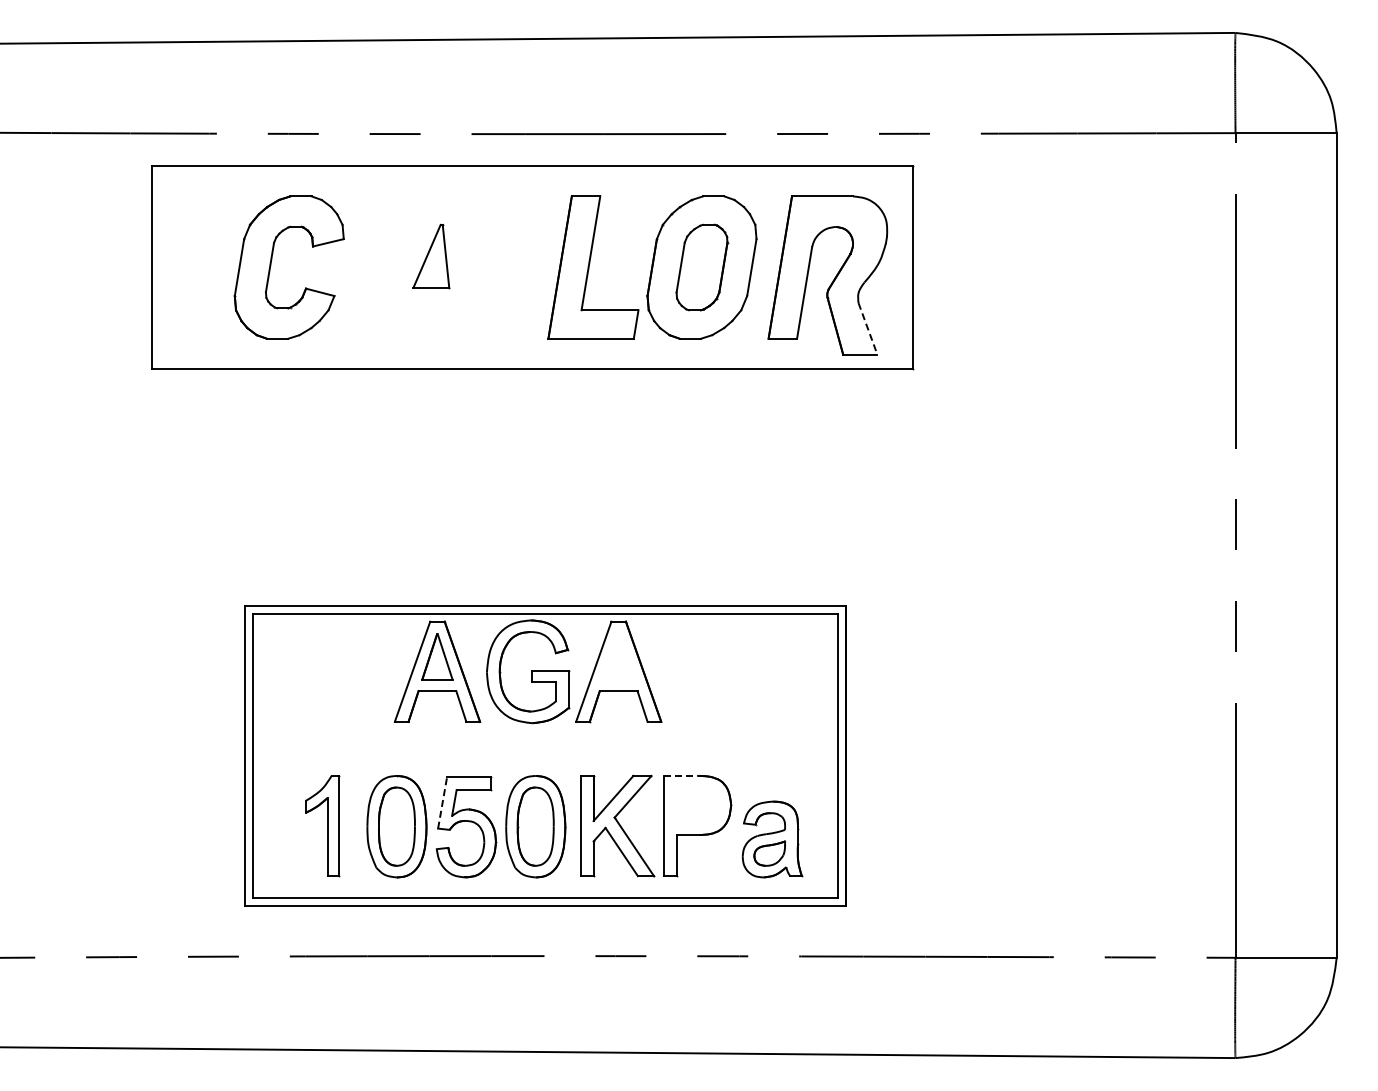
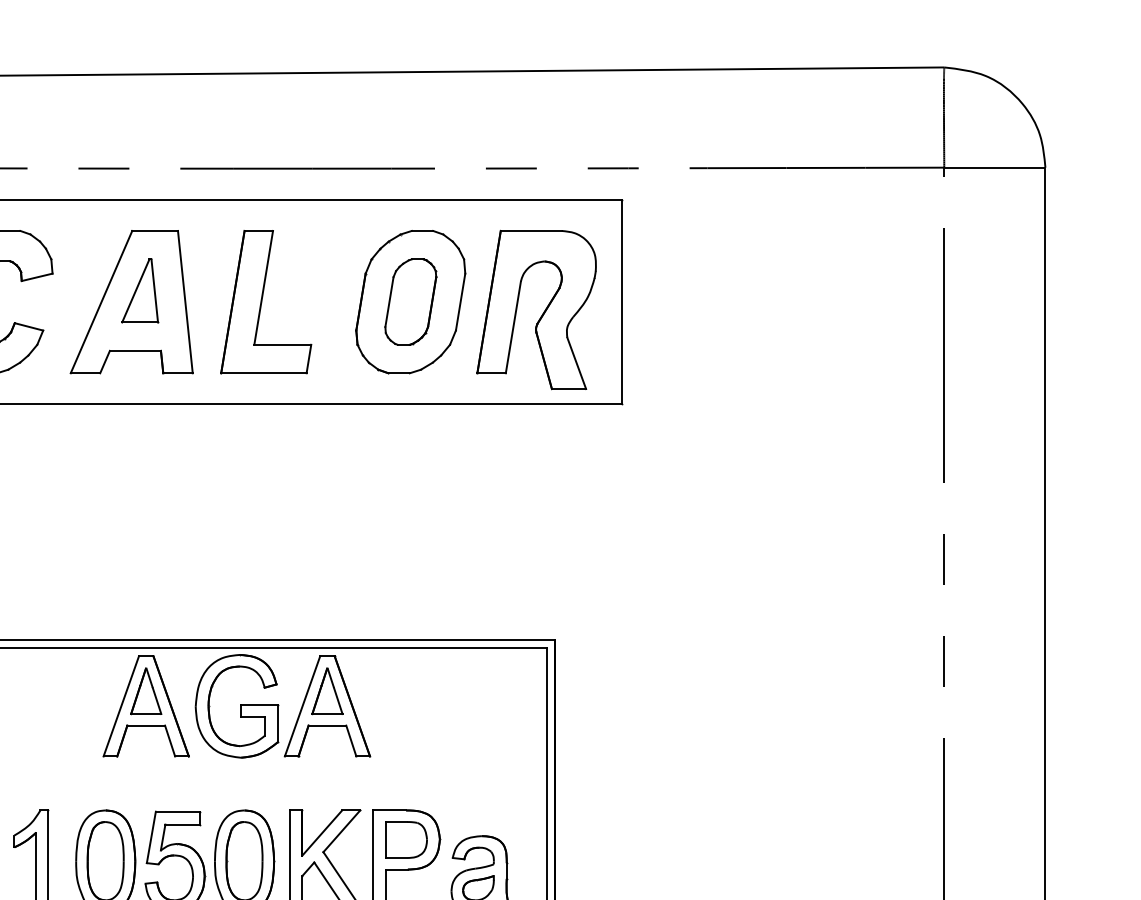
part: (422, 267) -> (131, 302), added
part: (593, 267) -> (266, 302), moved
line: (868, 329) -> (577, 364), dashed -> solid
part: (618, 656) -> (327, 691), added
line: (680, 775) -> (389, 810), dashed -> solid
line: (442, 802) -> (151, 837), dashed -> solid
part: (697, 805) -> (406, 840), added

